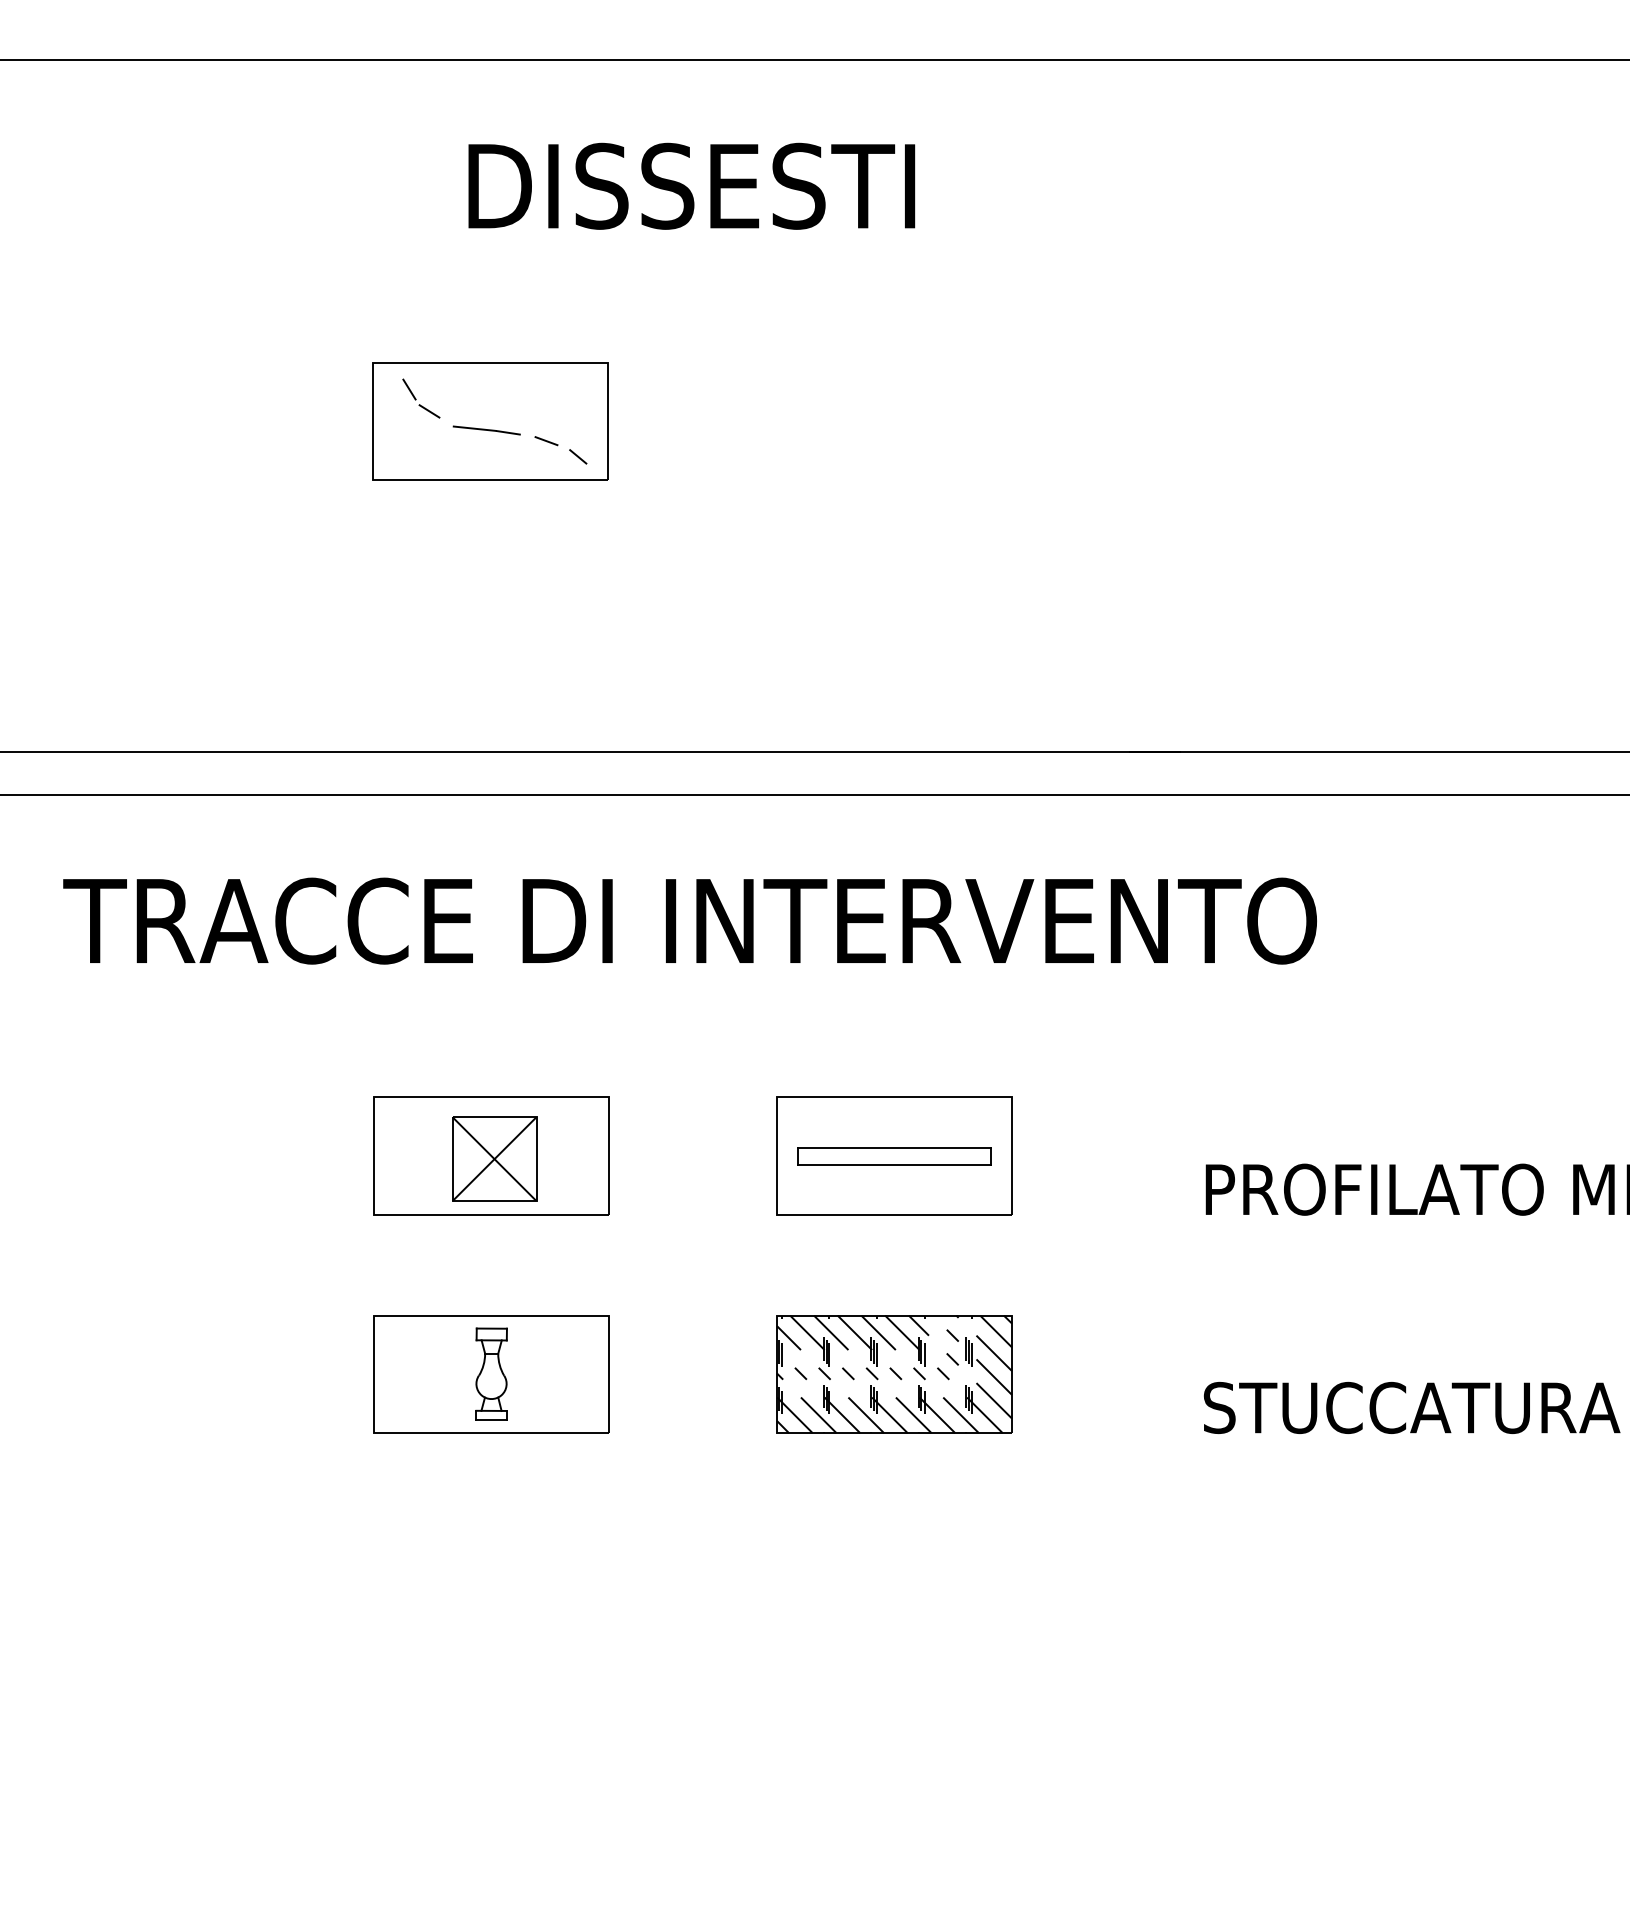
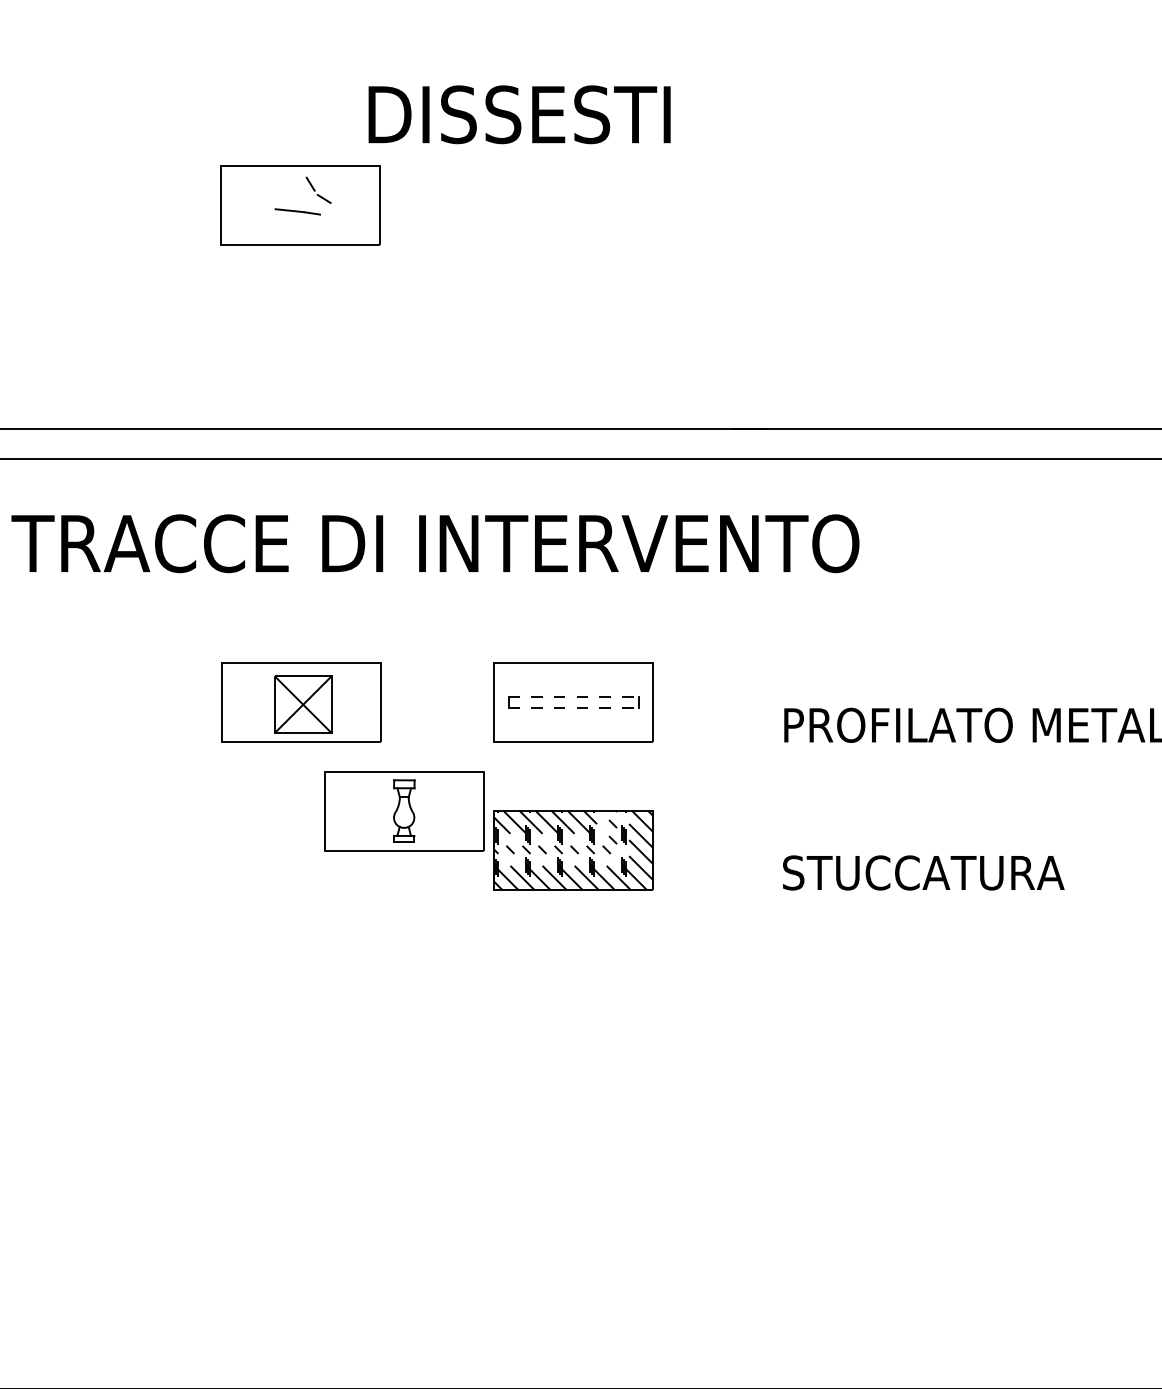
text: (691, 185) -> (519, 114), moved
part: (421, 397) -> (318, 189), moved
part: (560, 450) -> (347, 225), removed
line: (895, 1148) -> (574, 697), solid -> dashed
line: (895, 1164) -> (574, 708), solid -> dashed
part: (491, 1374) -> (404, 811), moved

